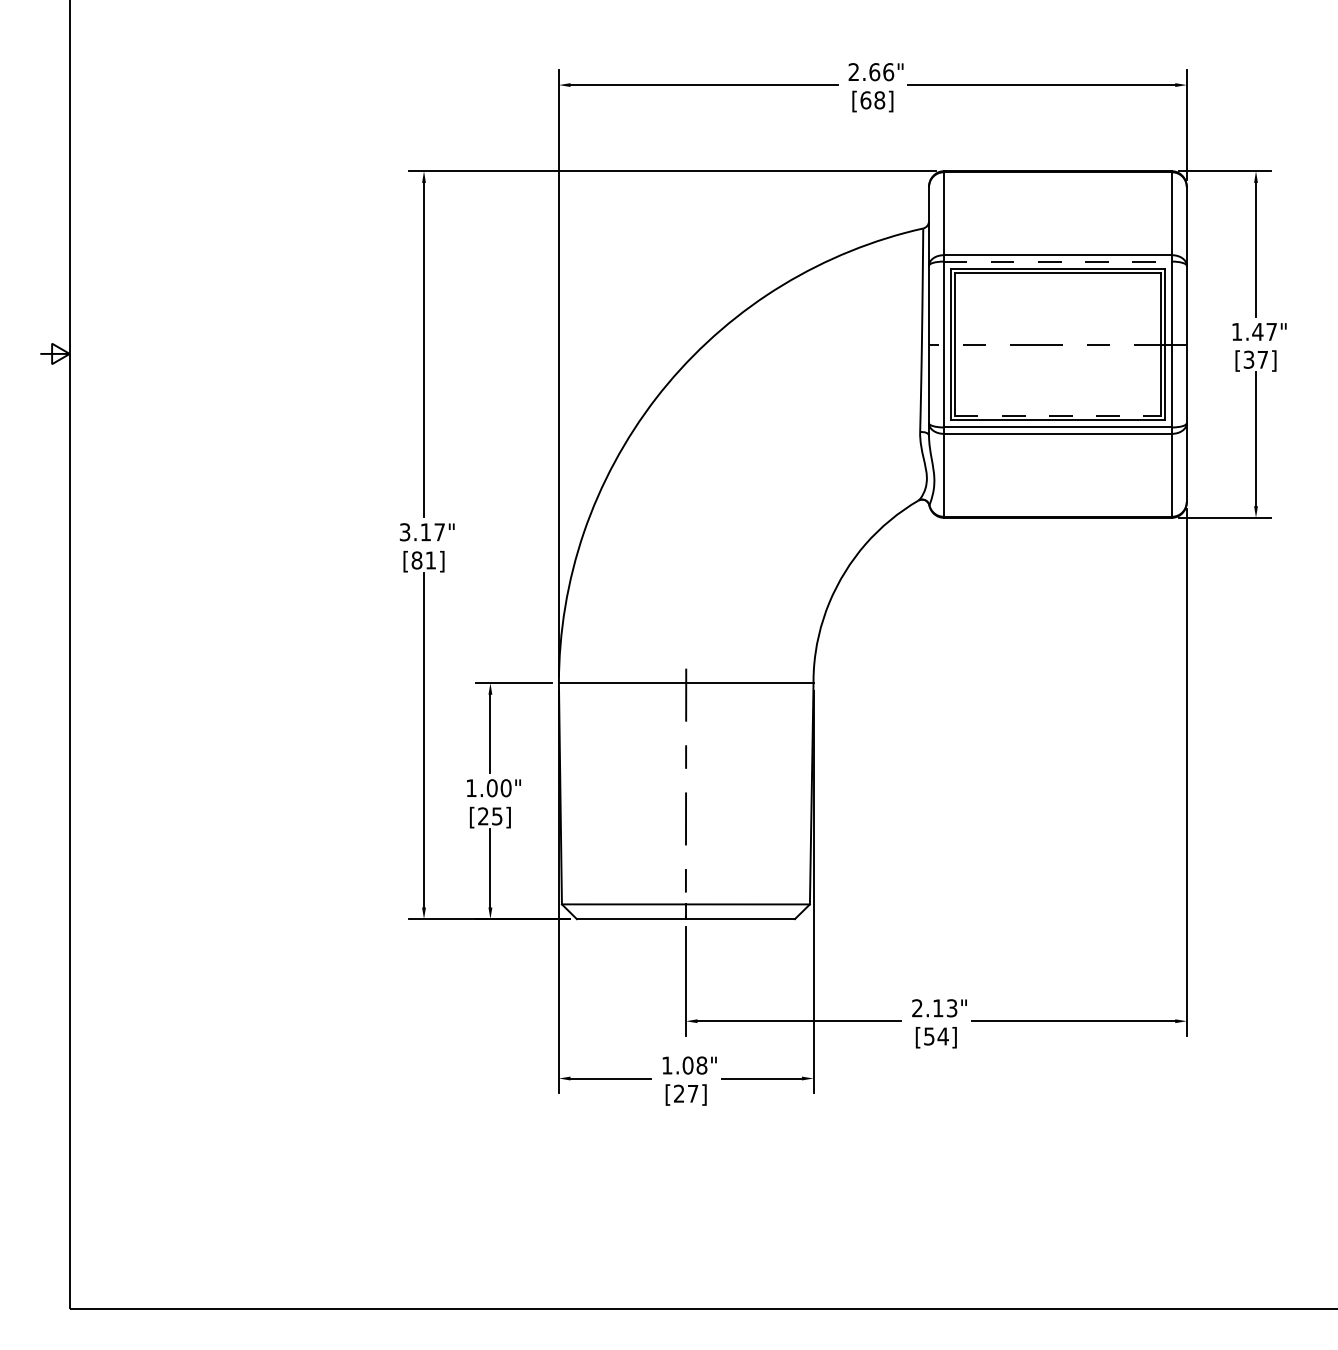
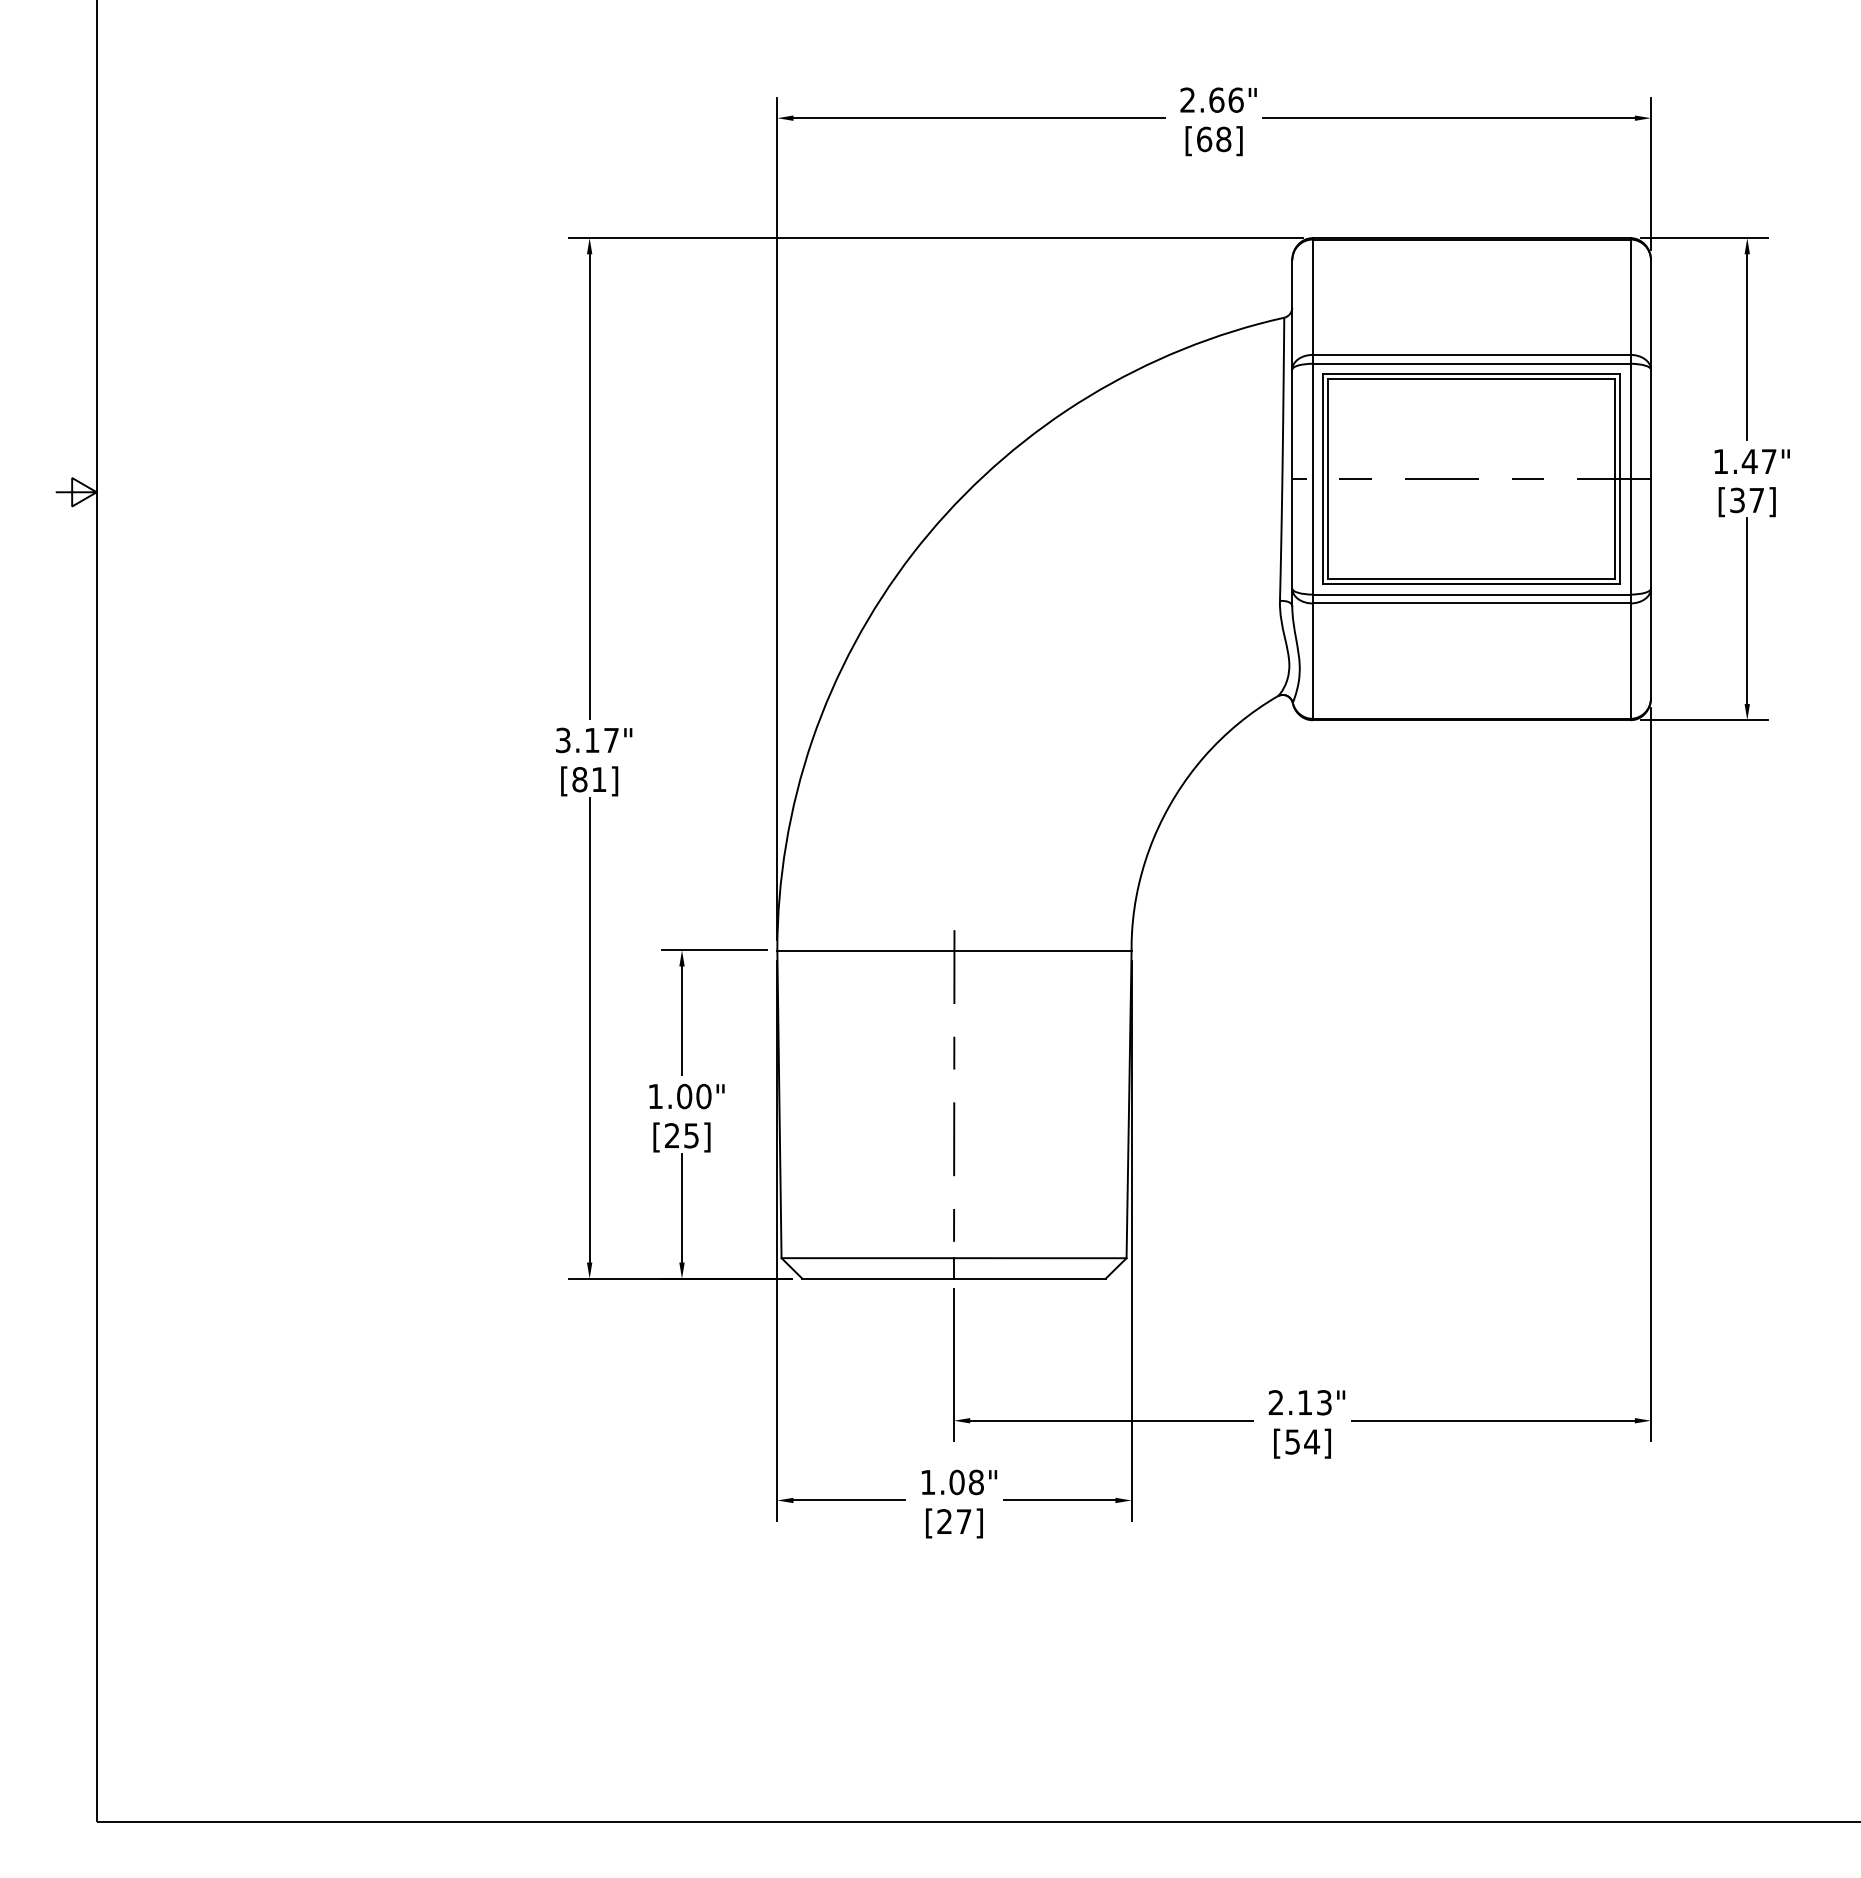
line: (1057, 261) -> (1471, 363), dashed -> solid
line: (1058, 416) -> (1472, 579), dashed -> solid

